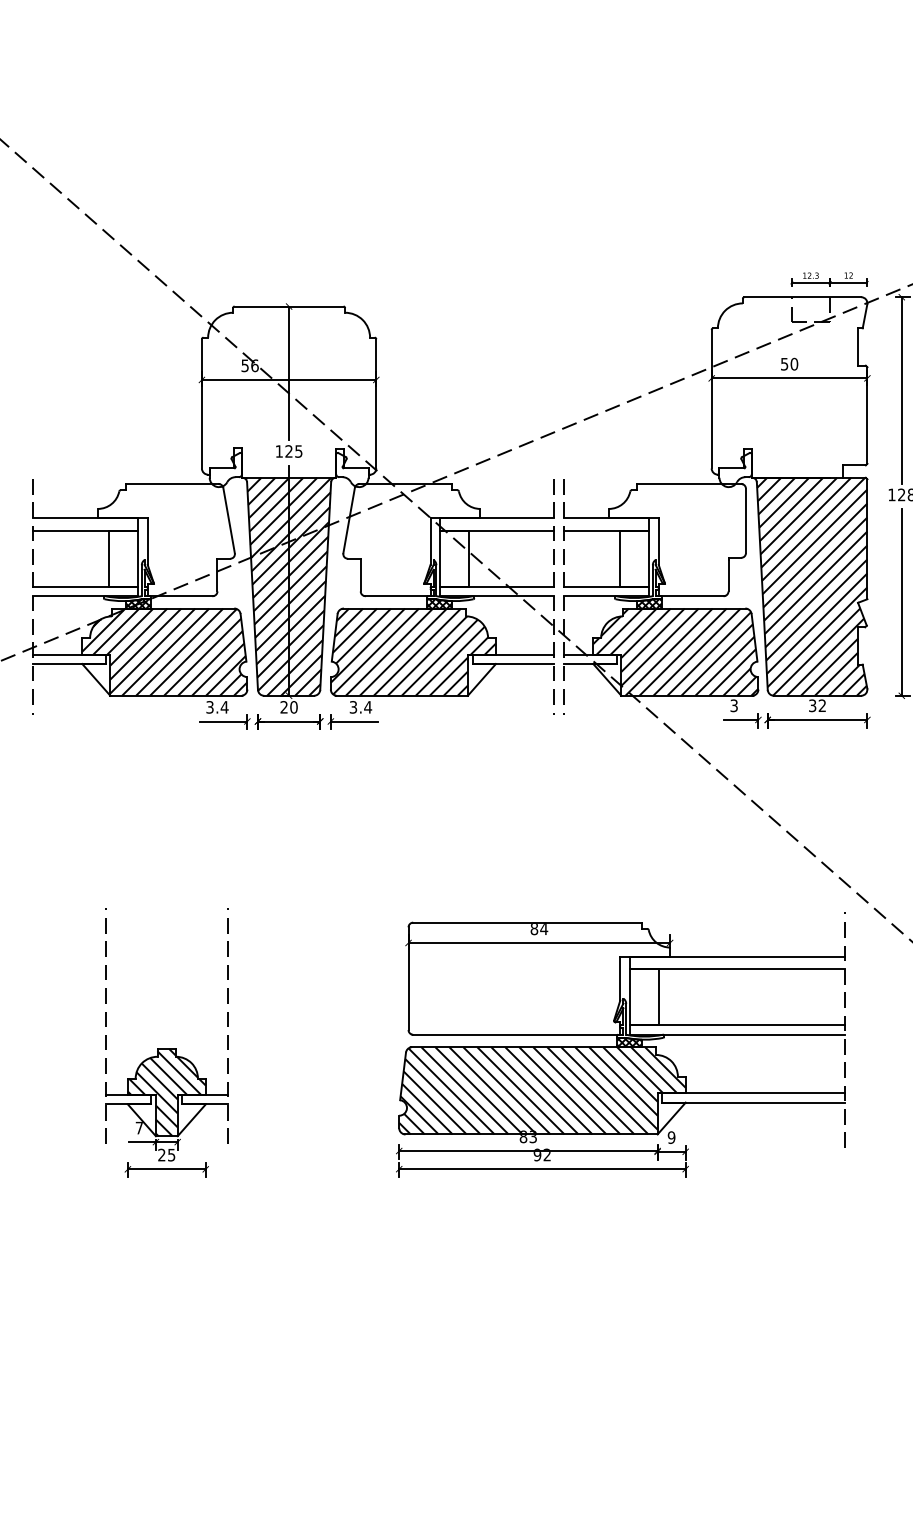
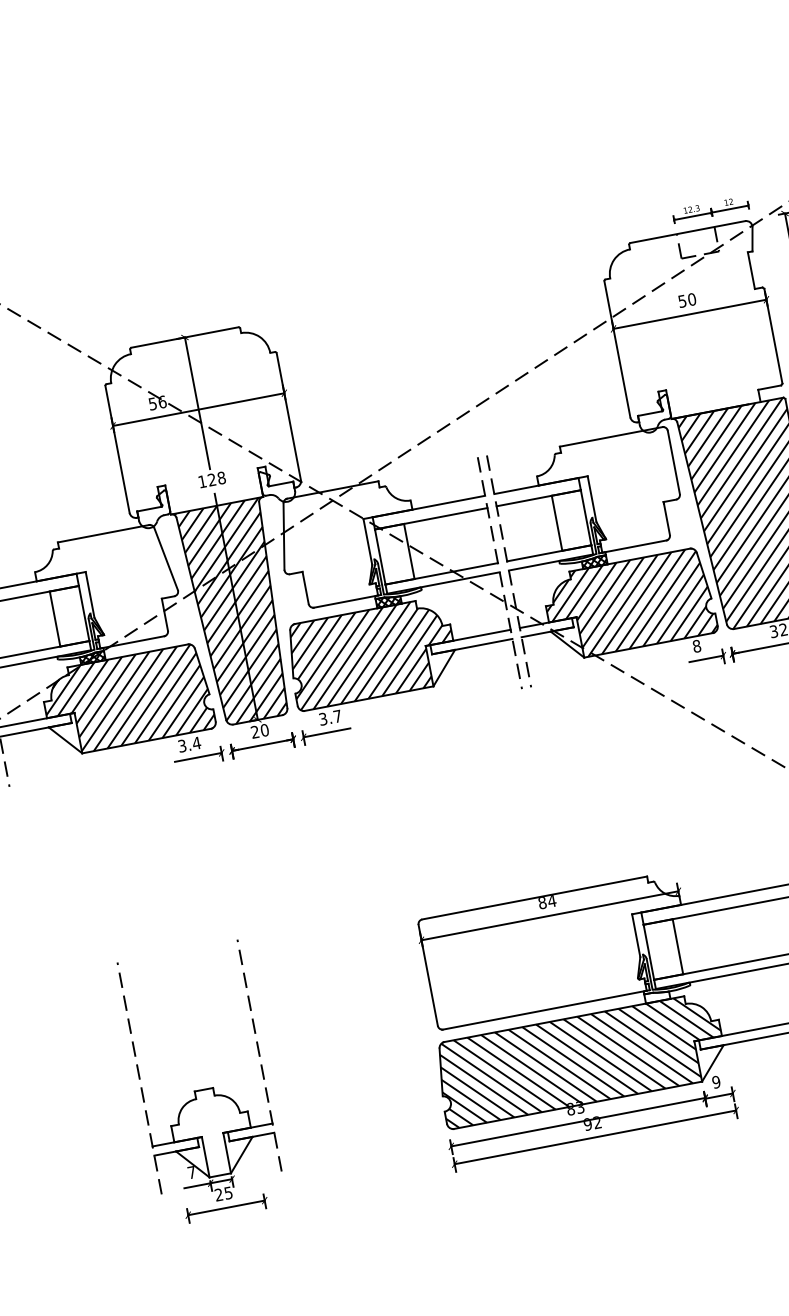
text: (298, 451) -> (221, 478), 125 -> 128
text: (733, 705) -> (696, 646), 3 -> 8
text: (368, 707) -> (338, 716), 3.4 -> 3.7
hatch: (629, 1042) -> (657, 996), removed
hatch: (166, 1092) -> (211, 1132), removed

